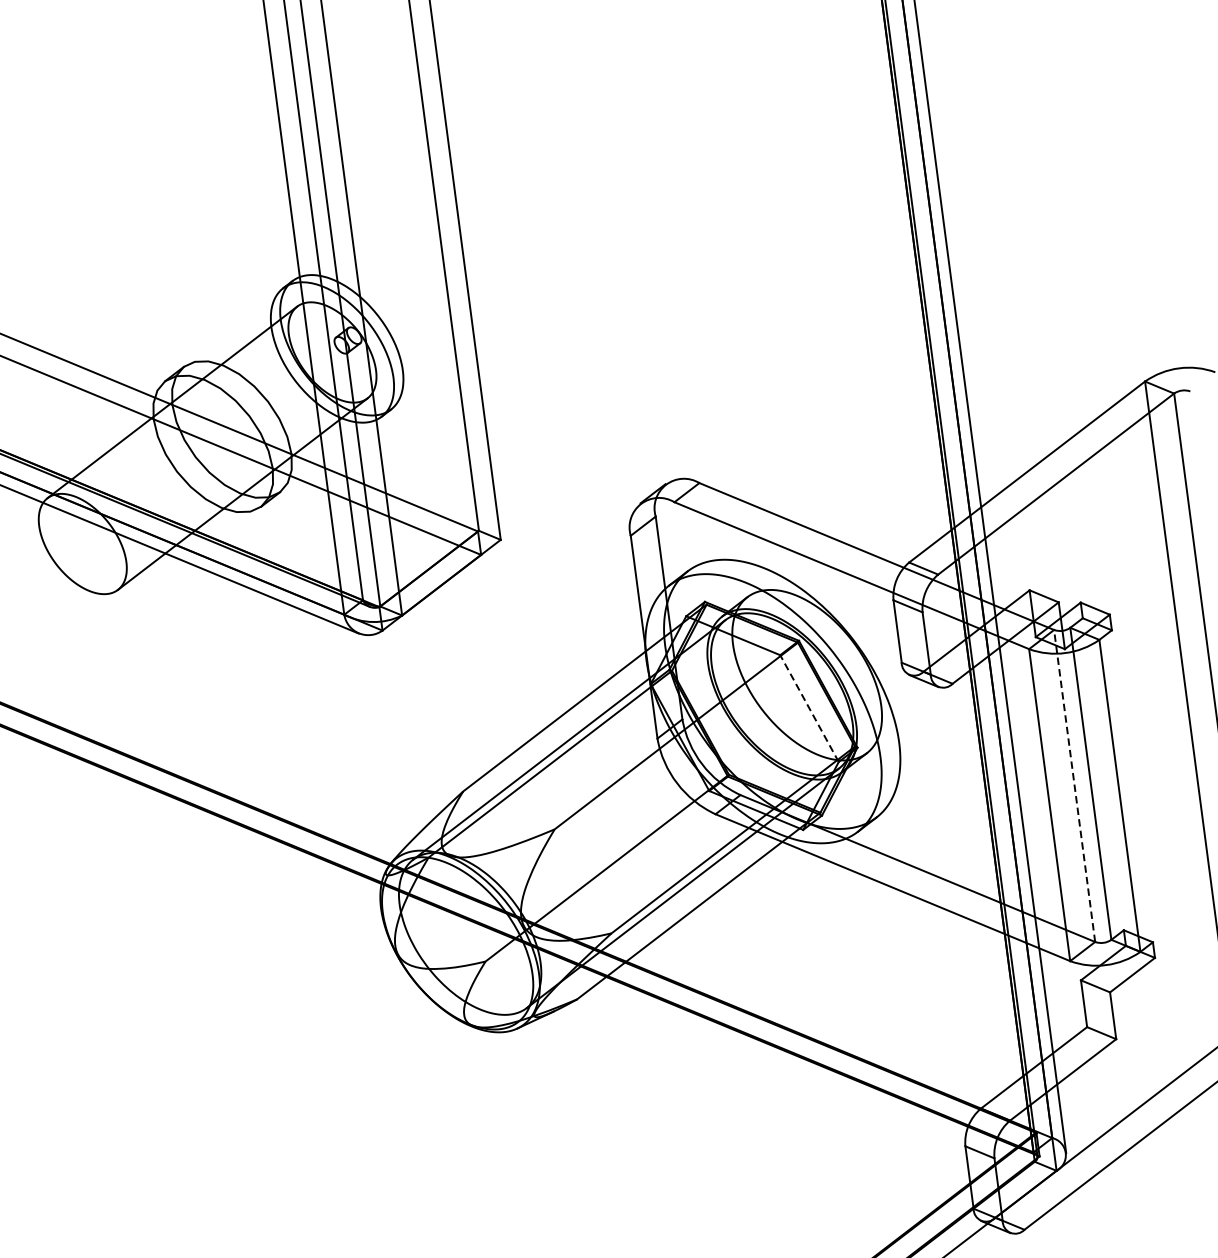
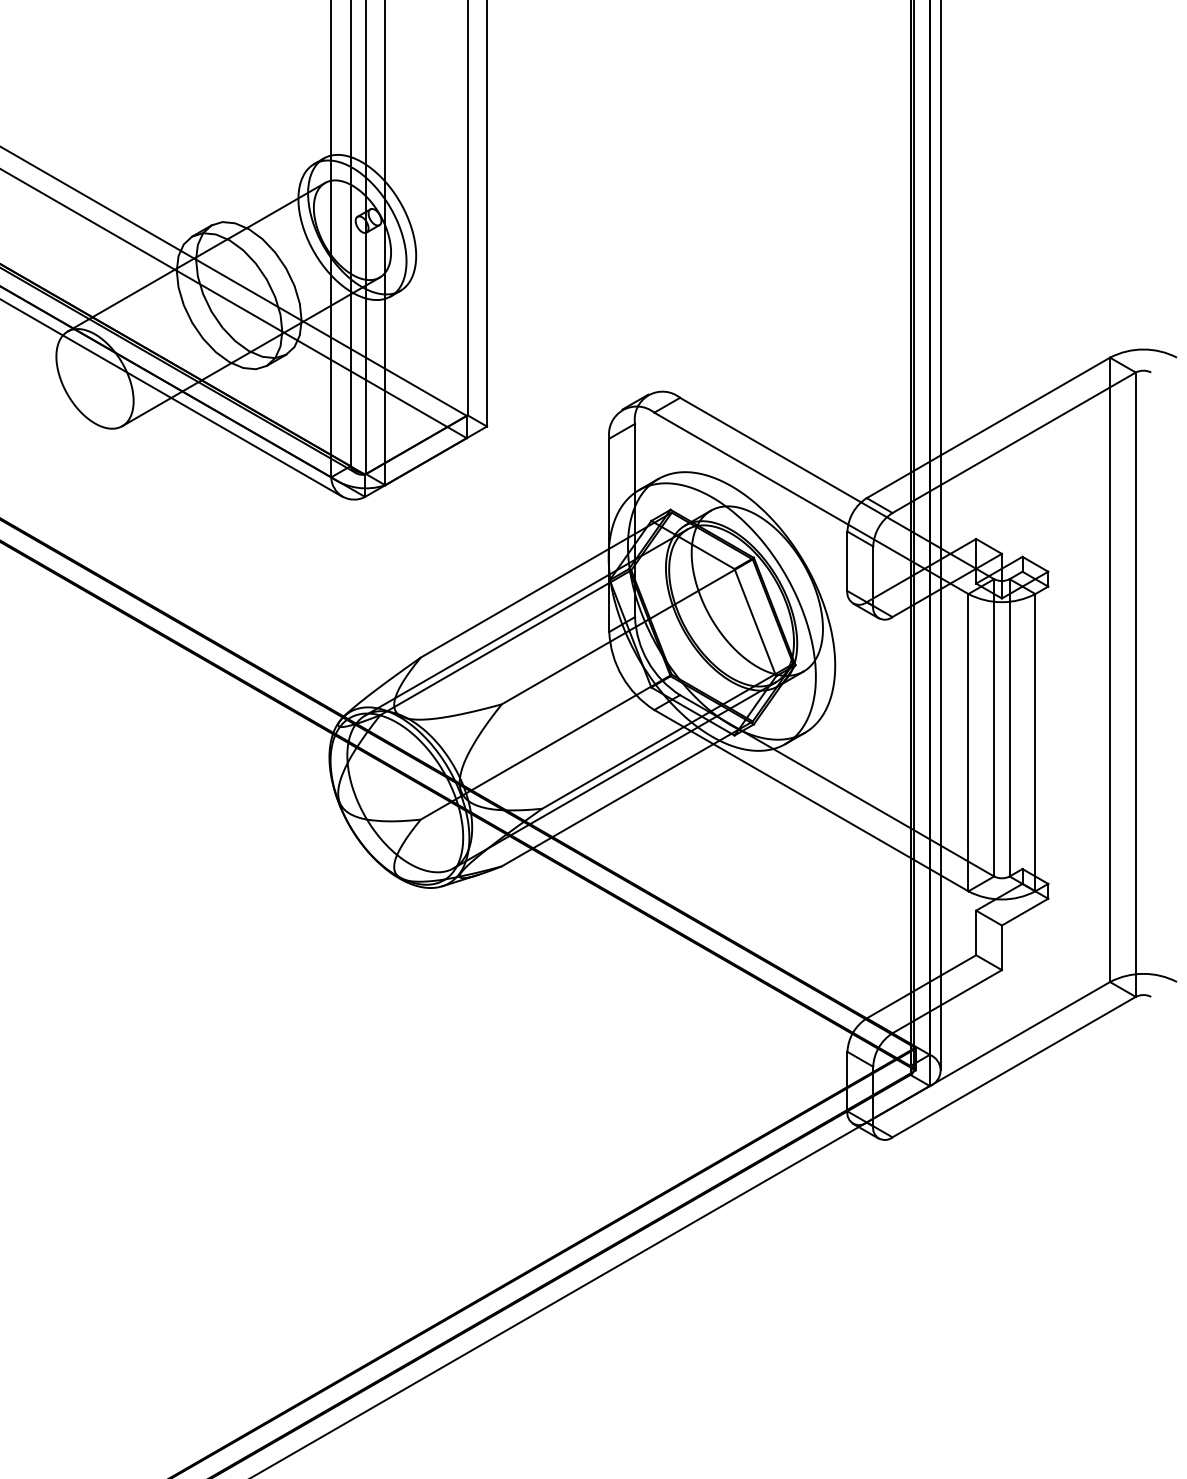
line: (809, 708) -> (755, 622), dashed -> solid
line: (1074, 785) -> (994, 727), dashed -> solid

